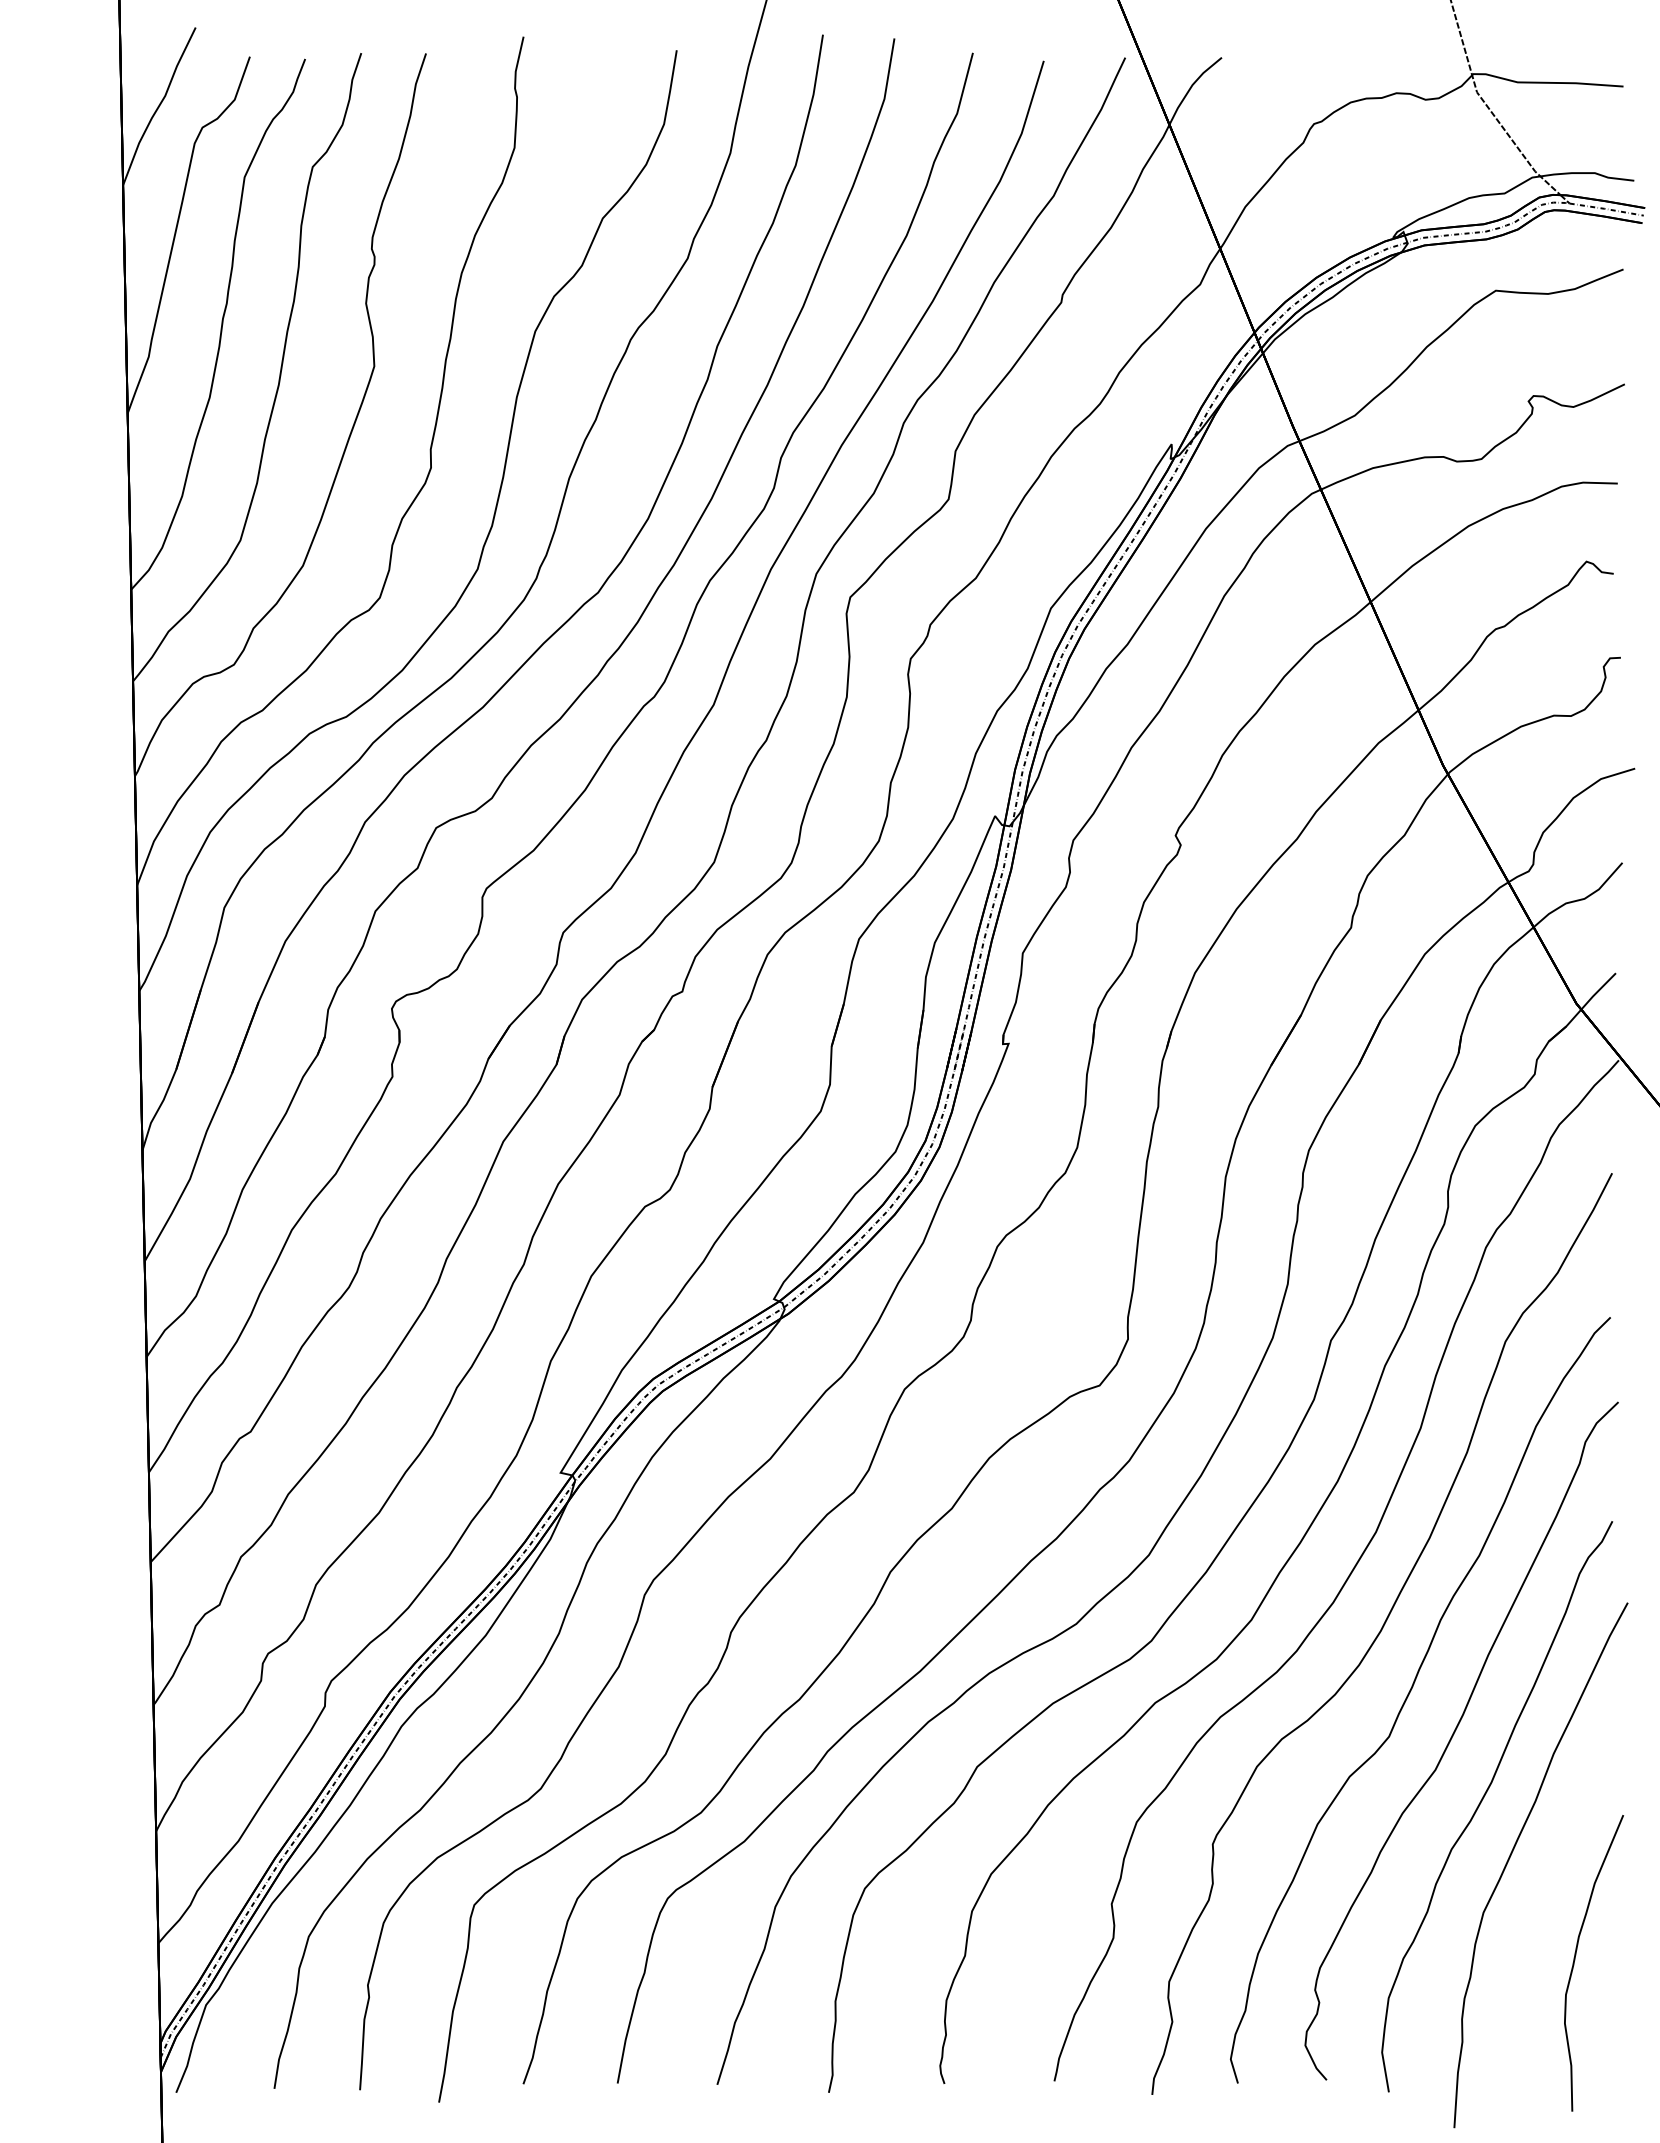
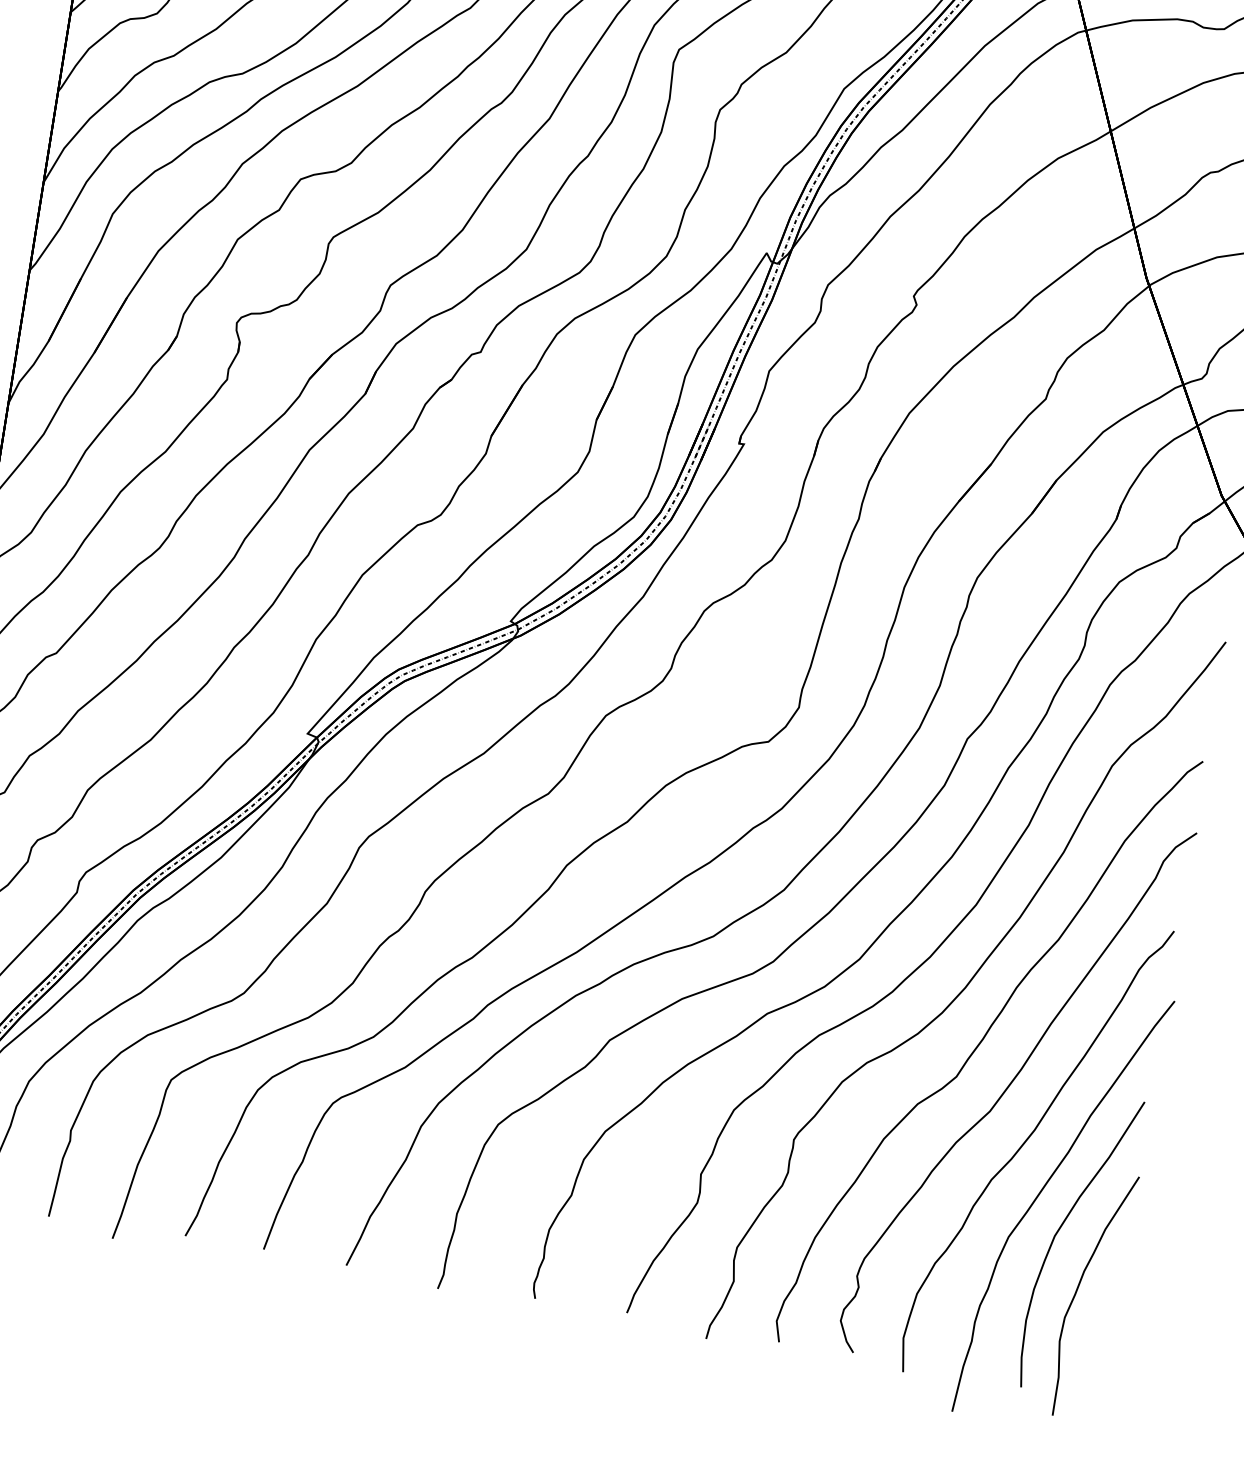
curve: (1541, 1894) -> (1059, 1230), added

